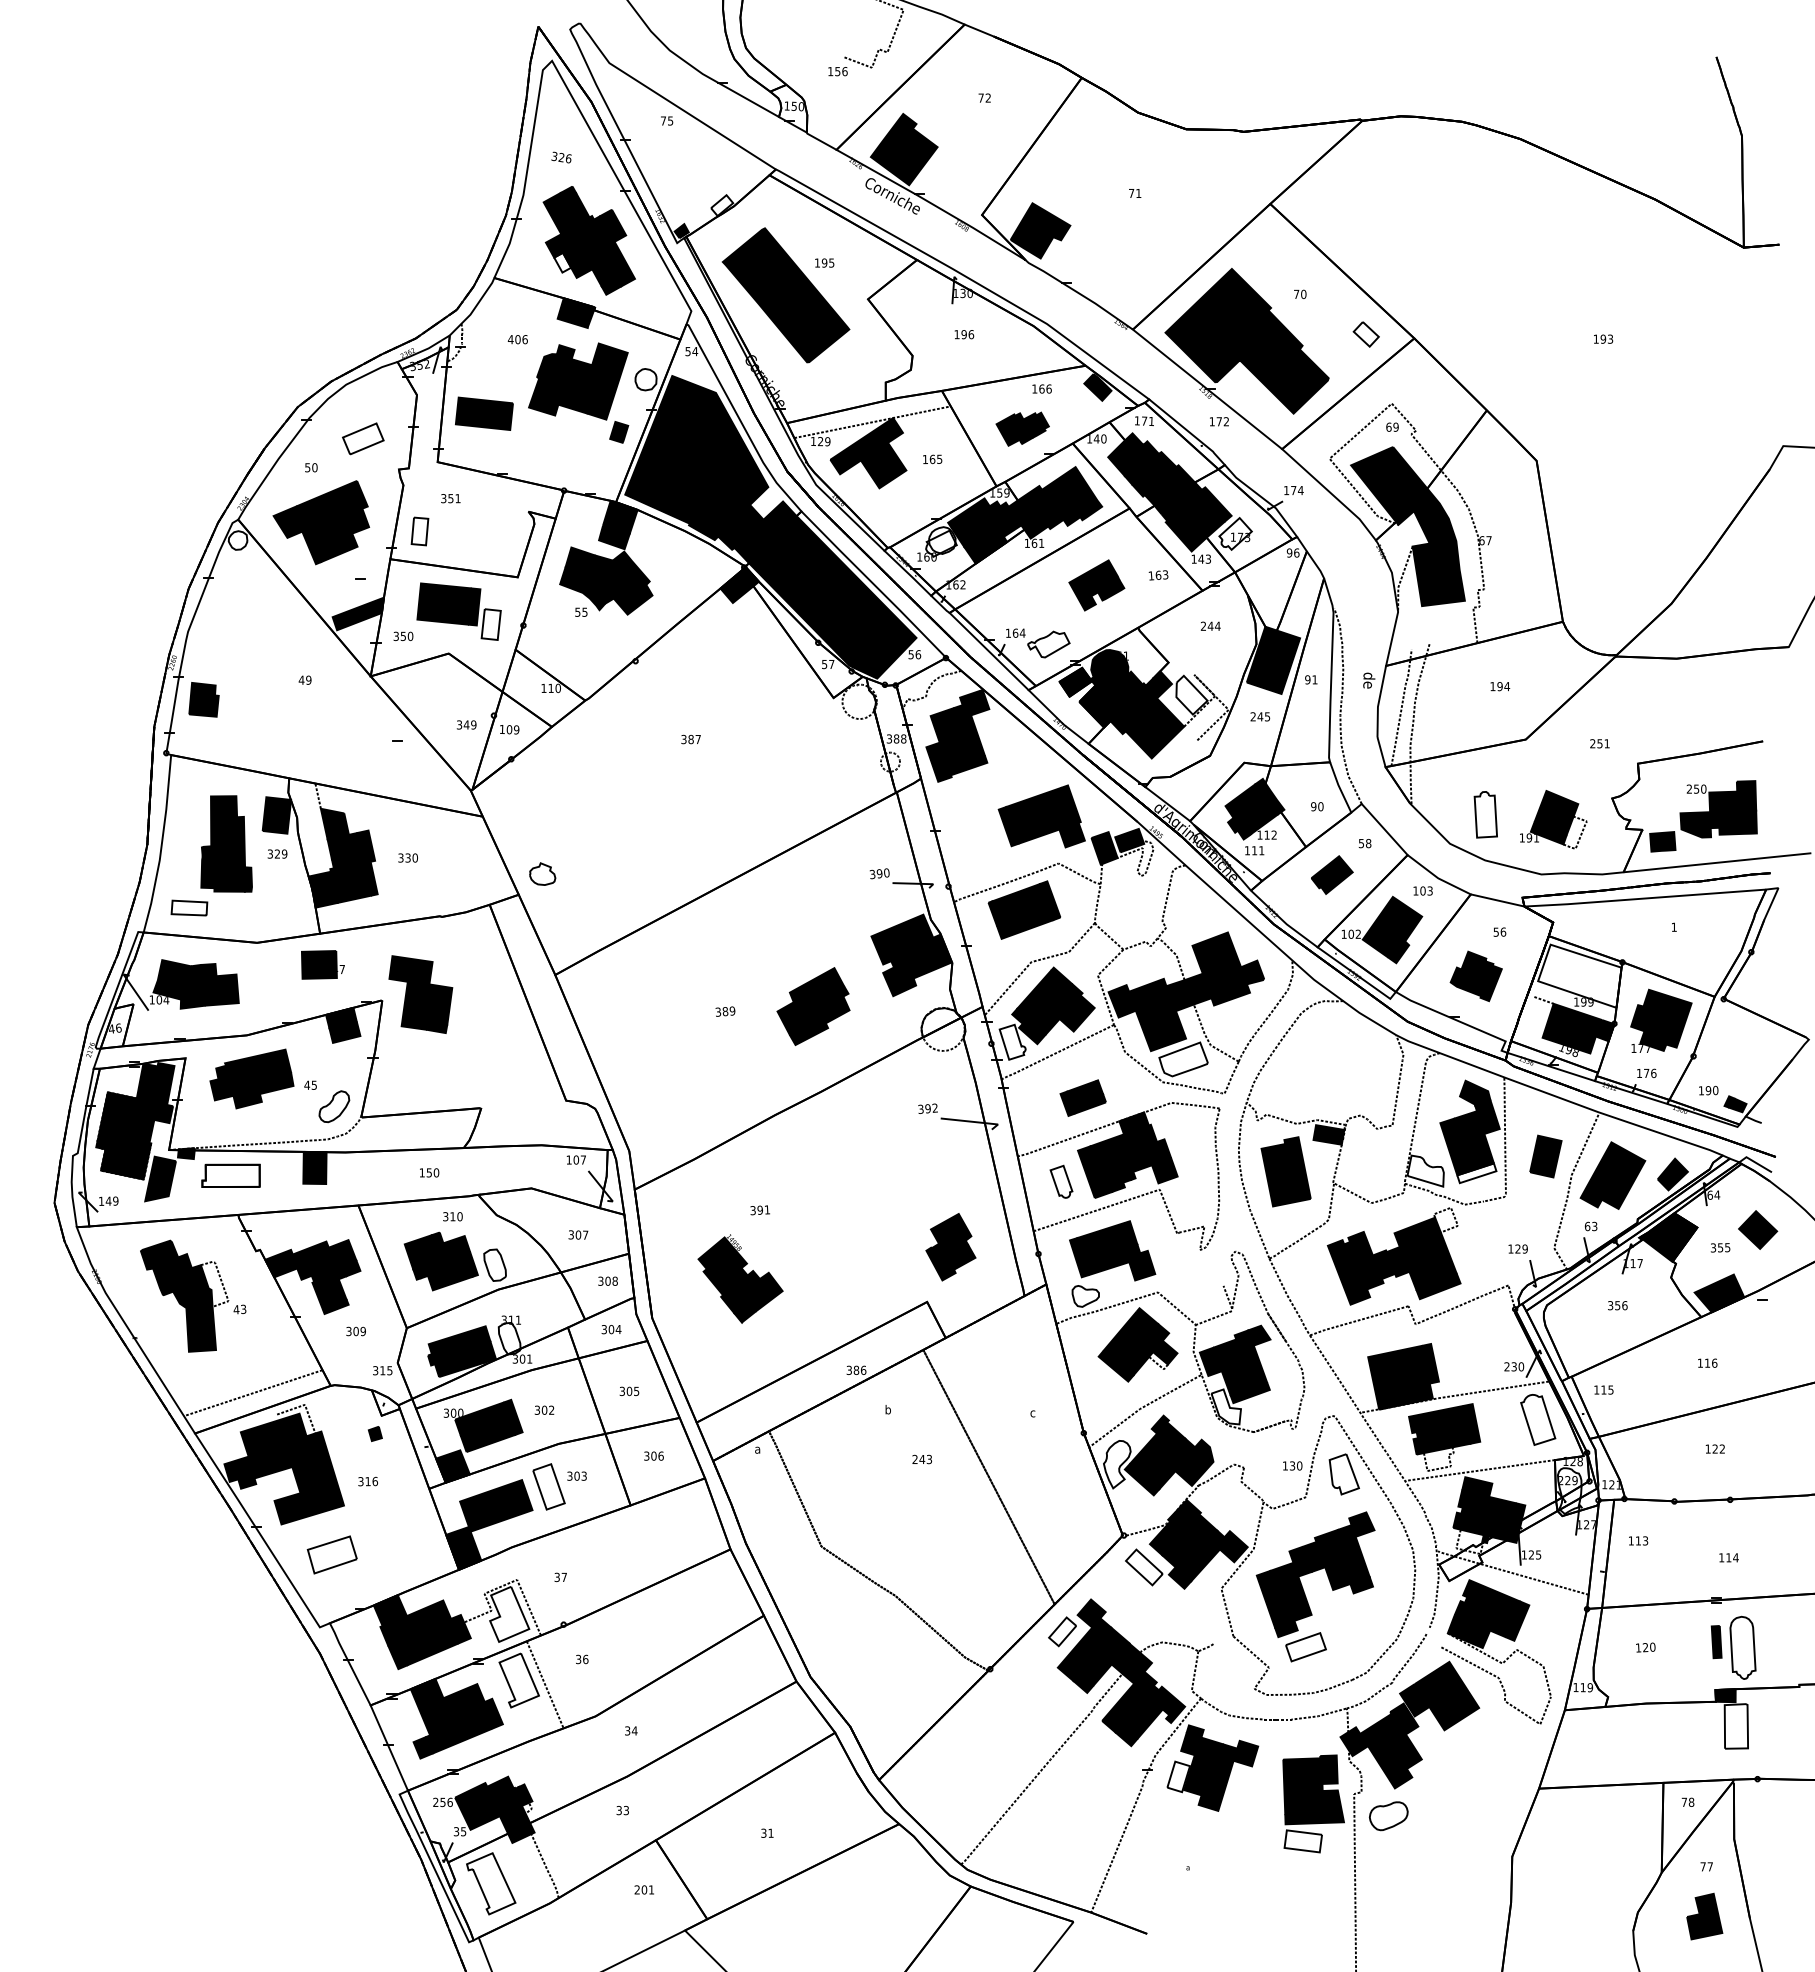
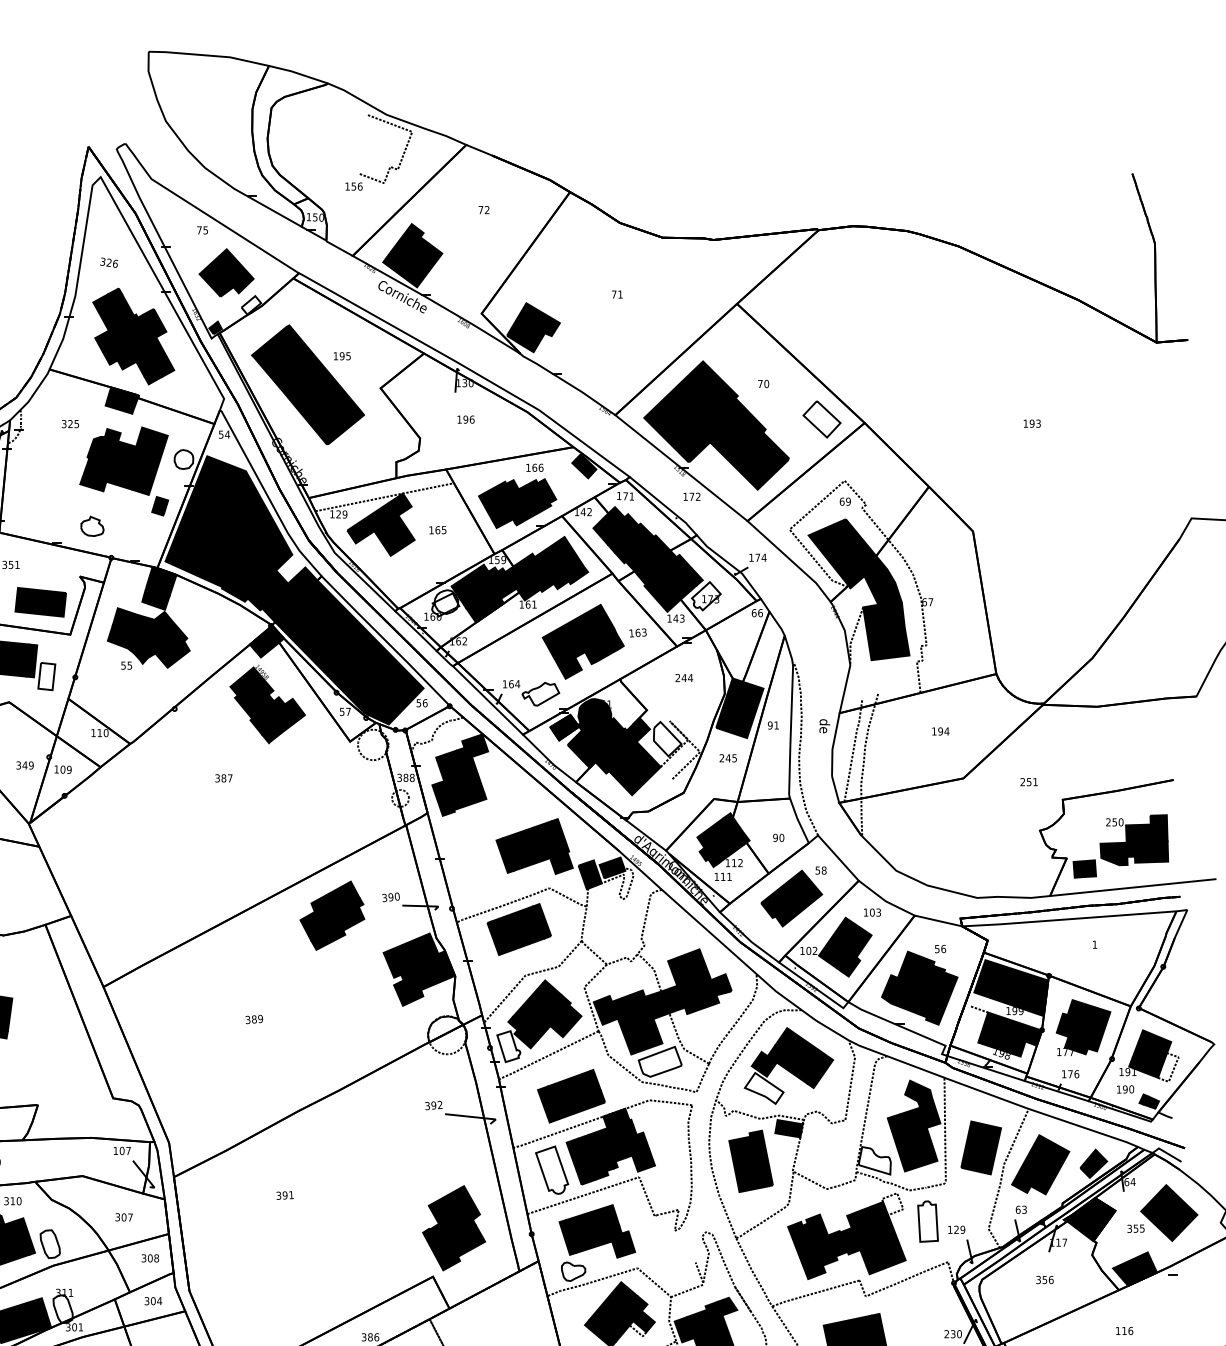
part: (693, 168) -> (226, 272), added
fill: (562, 262) -> (109, 355), added
part: (1366, 334) -> (822, 419), size x1.67
text: (517, 339) -> (70, 423), 406 -> 325
part: (484, 413) -> (40, 602), moved
part: (1022, 428) -> (517, 502), size x1.67
text: (1103, 438) -> (589, 511), 140 -> 142
text: (1289, 552) -> (754, 612), 96 -> 66
part: (1096, 585) -> (583, 641), size x1.67
part: (1485, 814) -> (927, 1221), moved
part: (1553, 819) -> (1149, 1055), moved
part: (542, 873) -> (92, 525), moved
part: (1332, 874) -> (792, 897), size x1.67
fill: (1579, 975) -> (1011, 987), added
part: (1475, 976) -> (918, 988), size x1.67
part: (813, 1006) -> (332, 915), moved
part: (1328, 1063) -> (788, 1065), added
part: (1082, 1097) -> (570, 1095), size x1.67
part: (1545, 1156) -> (980, 1147), size x1.43
fill: (1476, 1173) -> (919, 1162), added
part: (1061, 1181) -> (552, 1169), size x1.67
part: (1757, 1229) -> (1168, 1212), size x1.67
part: (950, 1246) -> (453, 1227), size x1.43
part: (740, 1278) -> (267, 703), moved

